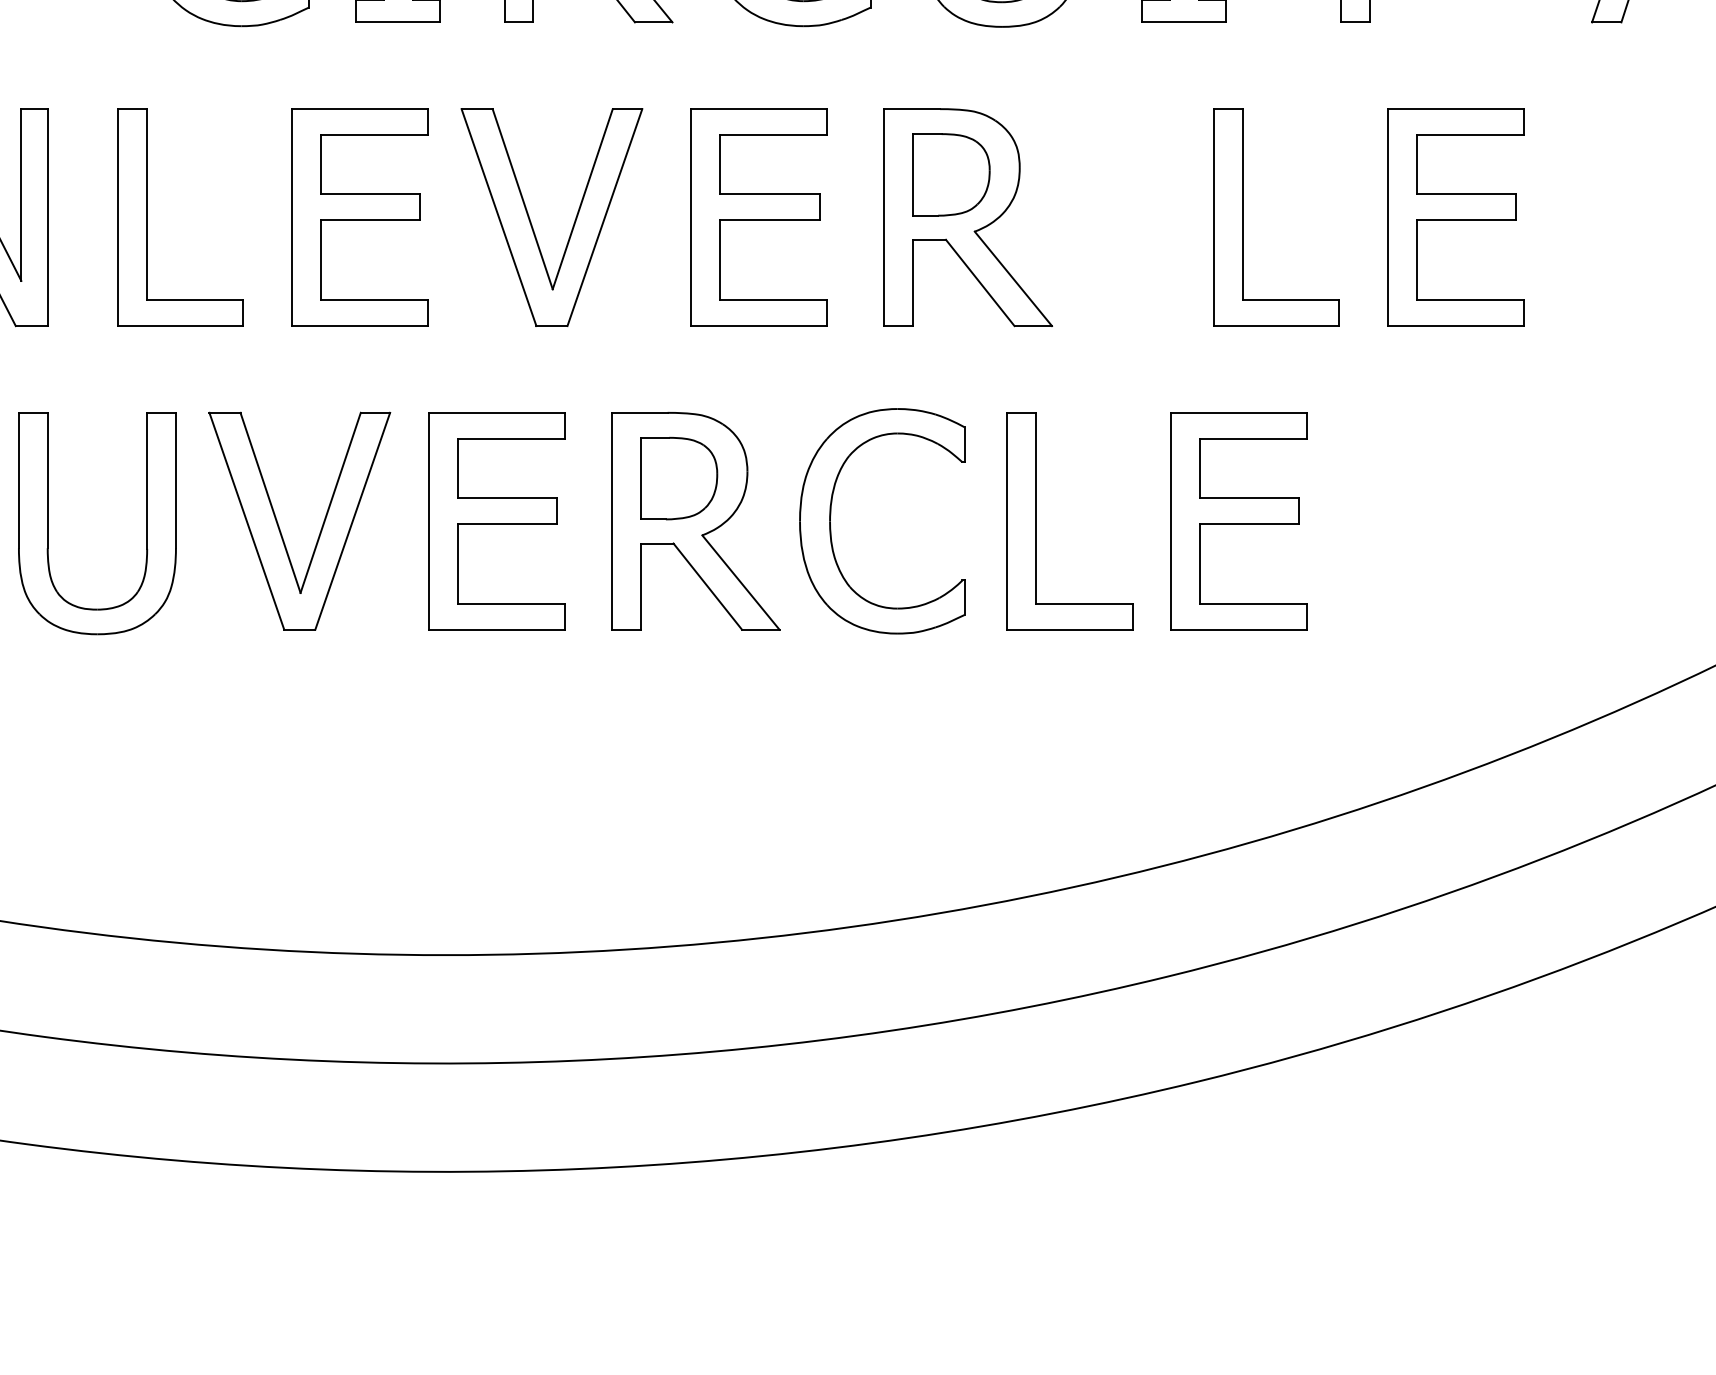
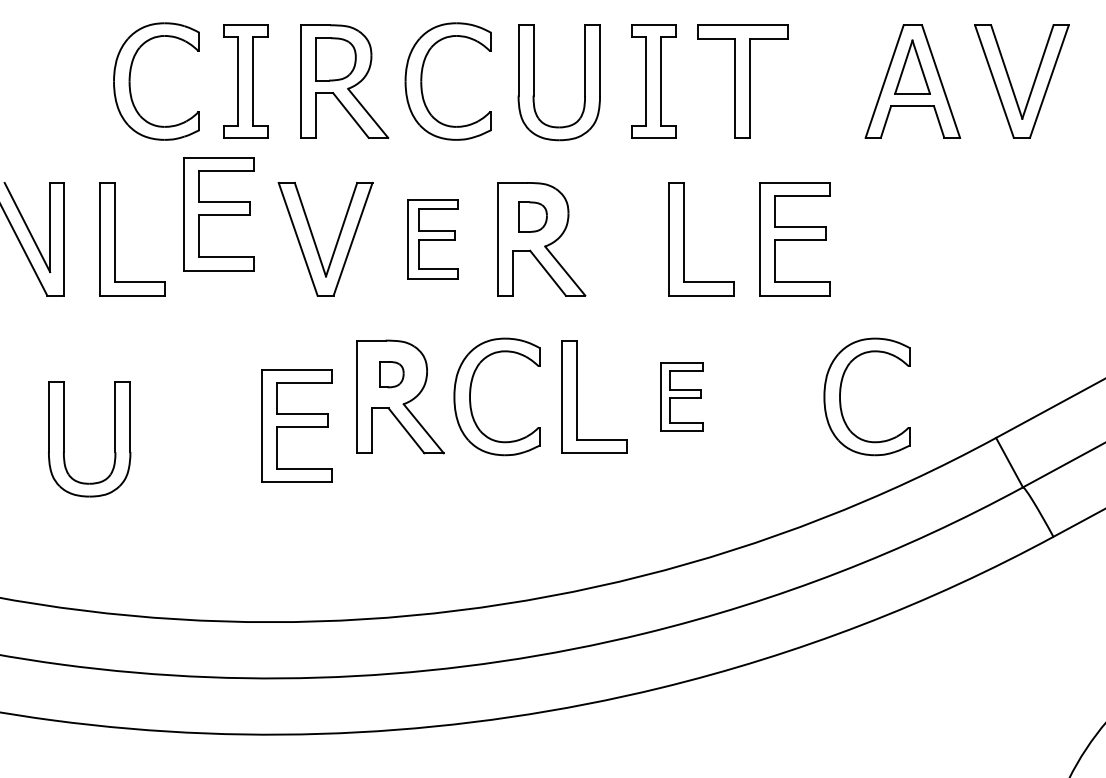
part: (950, 175) -> (532, 217), size x0.7
part: (359, 218) -> (218, 214), moved
part: (757, 218) -> (432, 239), size x0.7
part: (678, 478) -> (391, 374), size x0.6
part: (1545, 512) -> (841, 392), added
part: (495, 520) -> (296, 425), moved
part: (1237, 520) -> (681, 396), size x0.6
part: (48, 524) -> (64, 439), moved
part: (280, 524) -> (184, 398), removed

